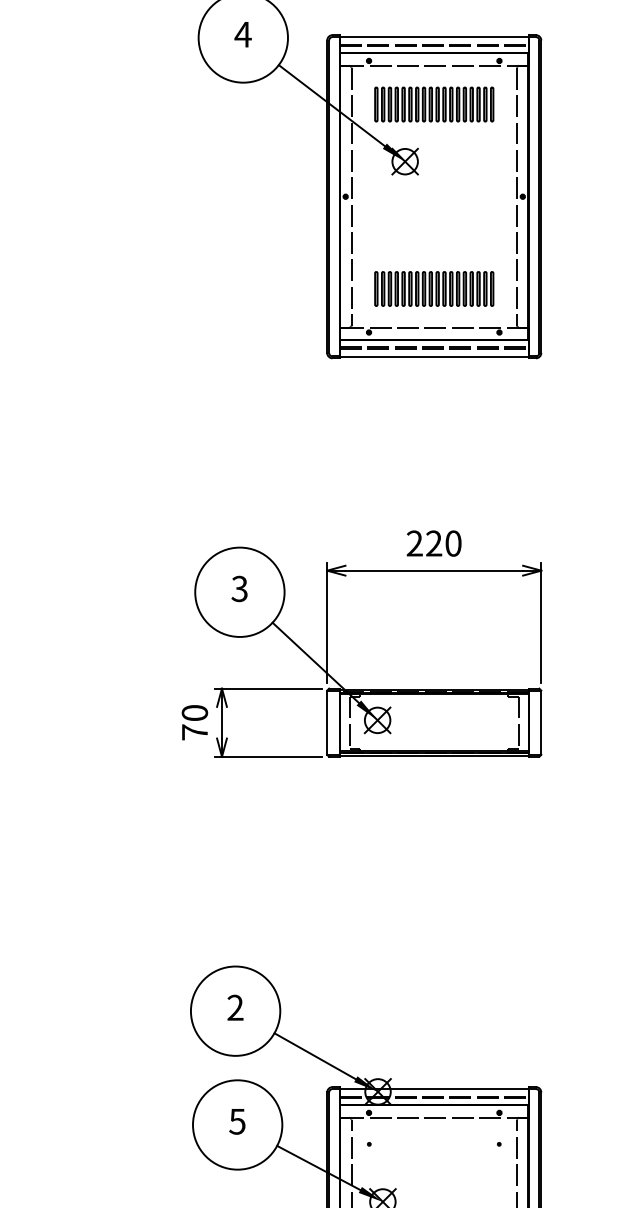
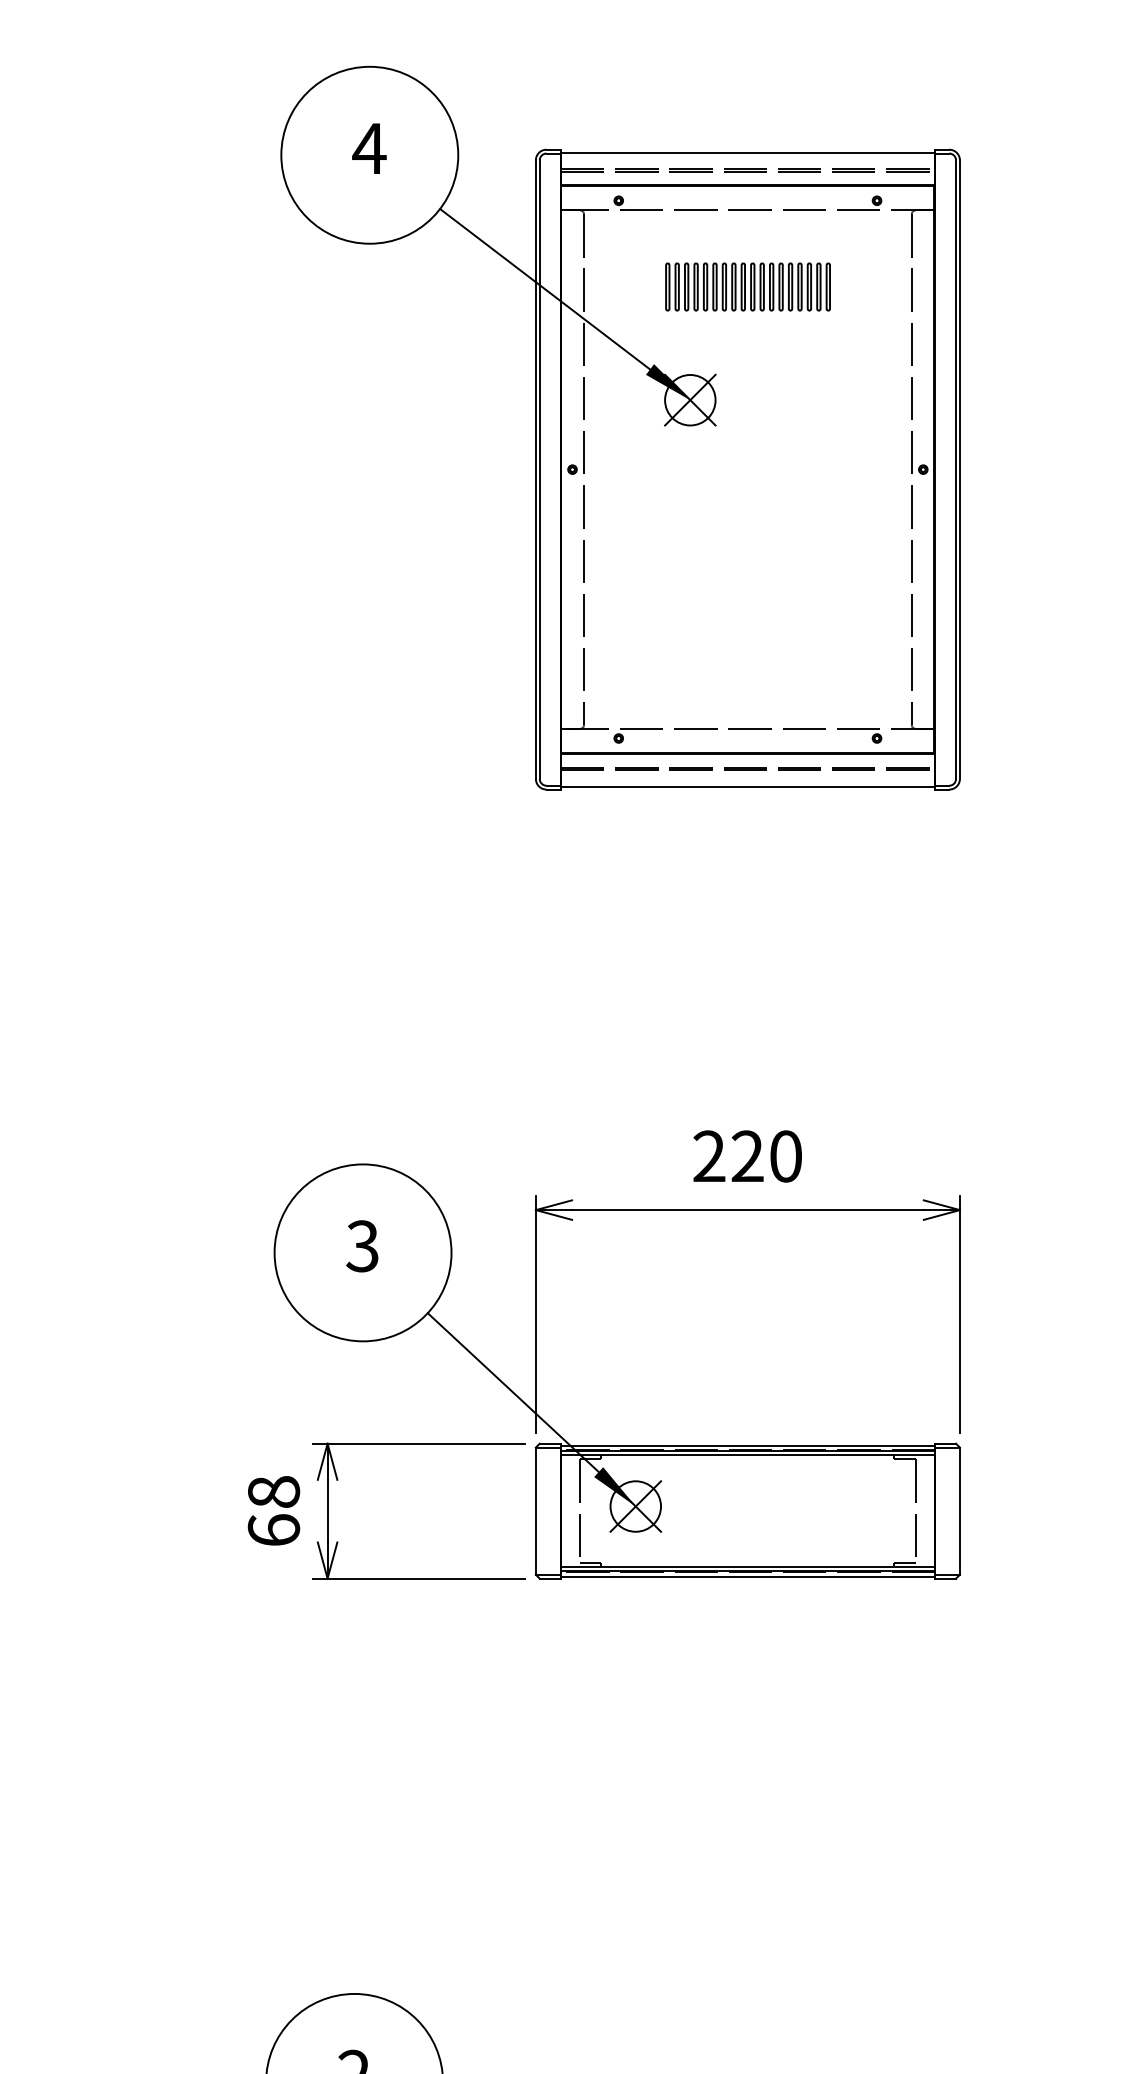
part: (434, 104) -> (748, 286), size x0.7
part: (434, 288) -> (748, 651), removed
text: (194, 722) -> (273, 1510), 70 -> 68

